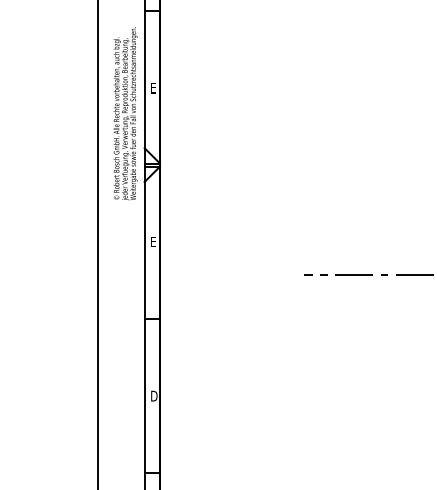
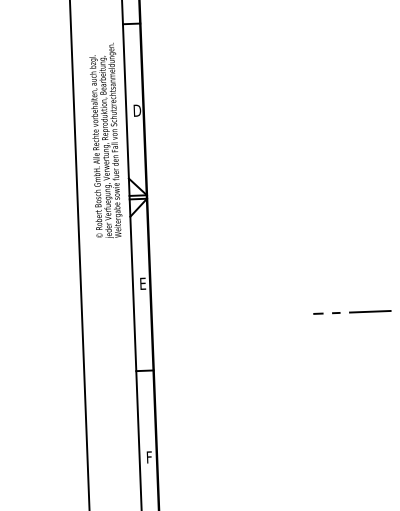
text: (154, 87) -> (137, 109), E -> D
text: (154, 395) -> (150, 456), D -> F

